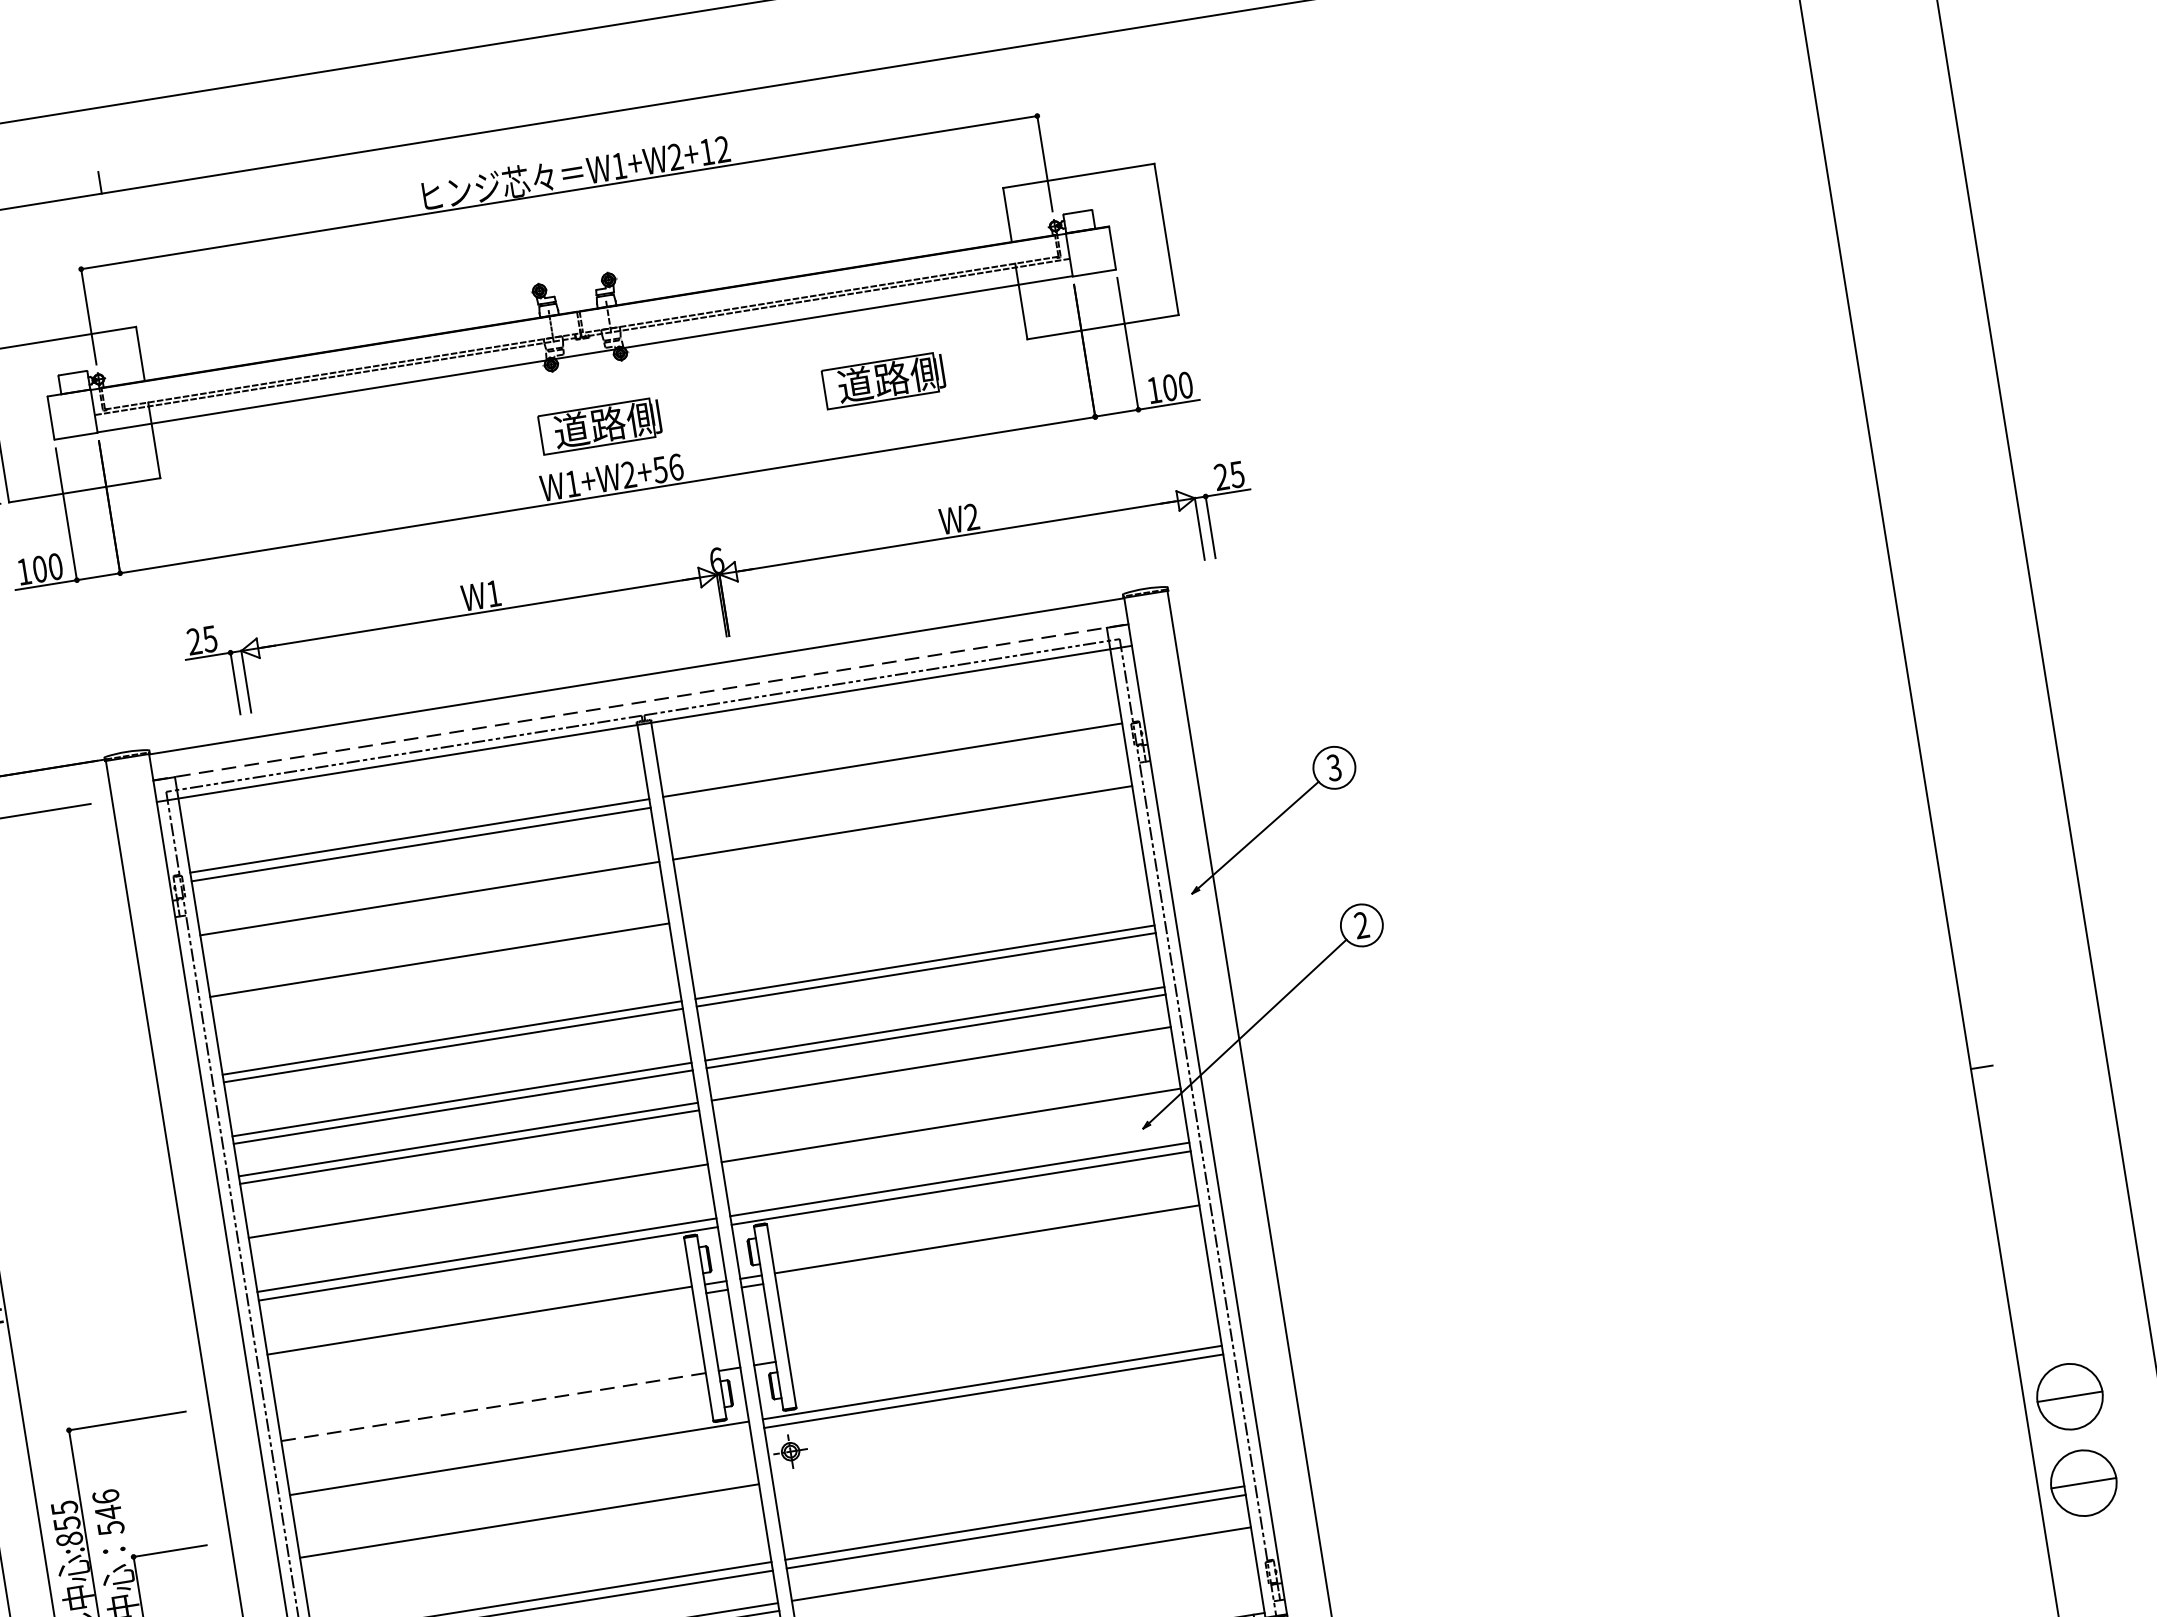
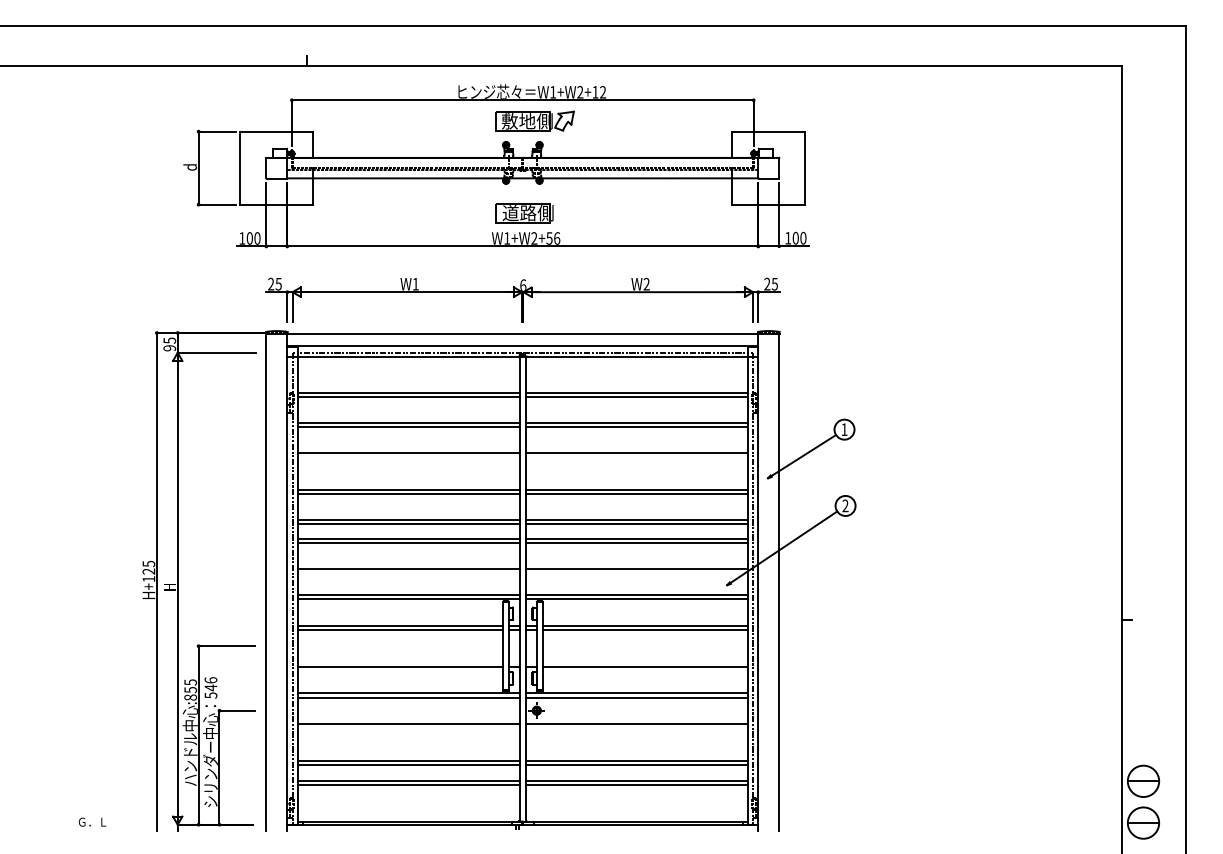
part: (590, 230) -> (534, 120), added
part: (883, 381) -> (661, 213), removed
part: (719, 589) -> (522, 299), moved
line: (640, 702) -> (522, 346), dashed -> solid
text: (1334, 767) -> (844, 429), 3 -> 1
line: (892, 768) -> (636, 396), added
line: (902, 830) -> (636, 426), added
line: (911, 884) -> (636, 452), added
line: (430, 905) -> (408, 426), added
line: (941, 1072) -> (636, 543), added
line: (986, 1247) -> (644, 629), added
line: (999, 1326) -> (644, 667), added
line: (479, 1329) -> (399, 629), added
line: (494, 1407) -> (400, 667), dashed -> solid
line: (1001, 1445) -> (636, 723), added
line: (520, 1466) -> (408, 697), added
line: (1021, 1571) -> (636, 784), added

